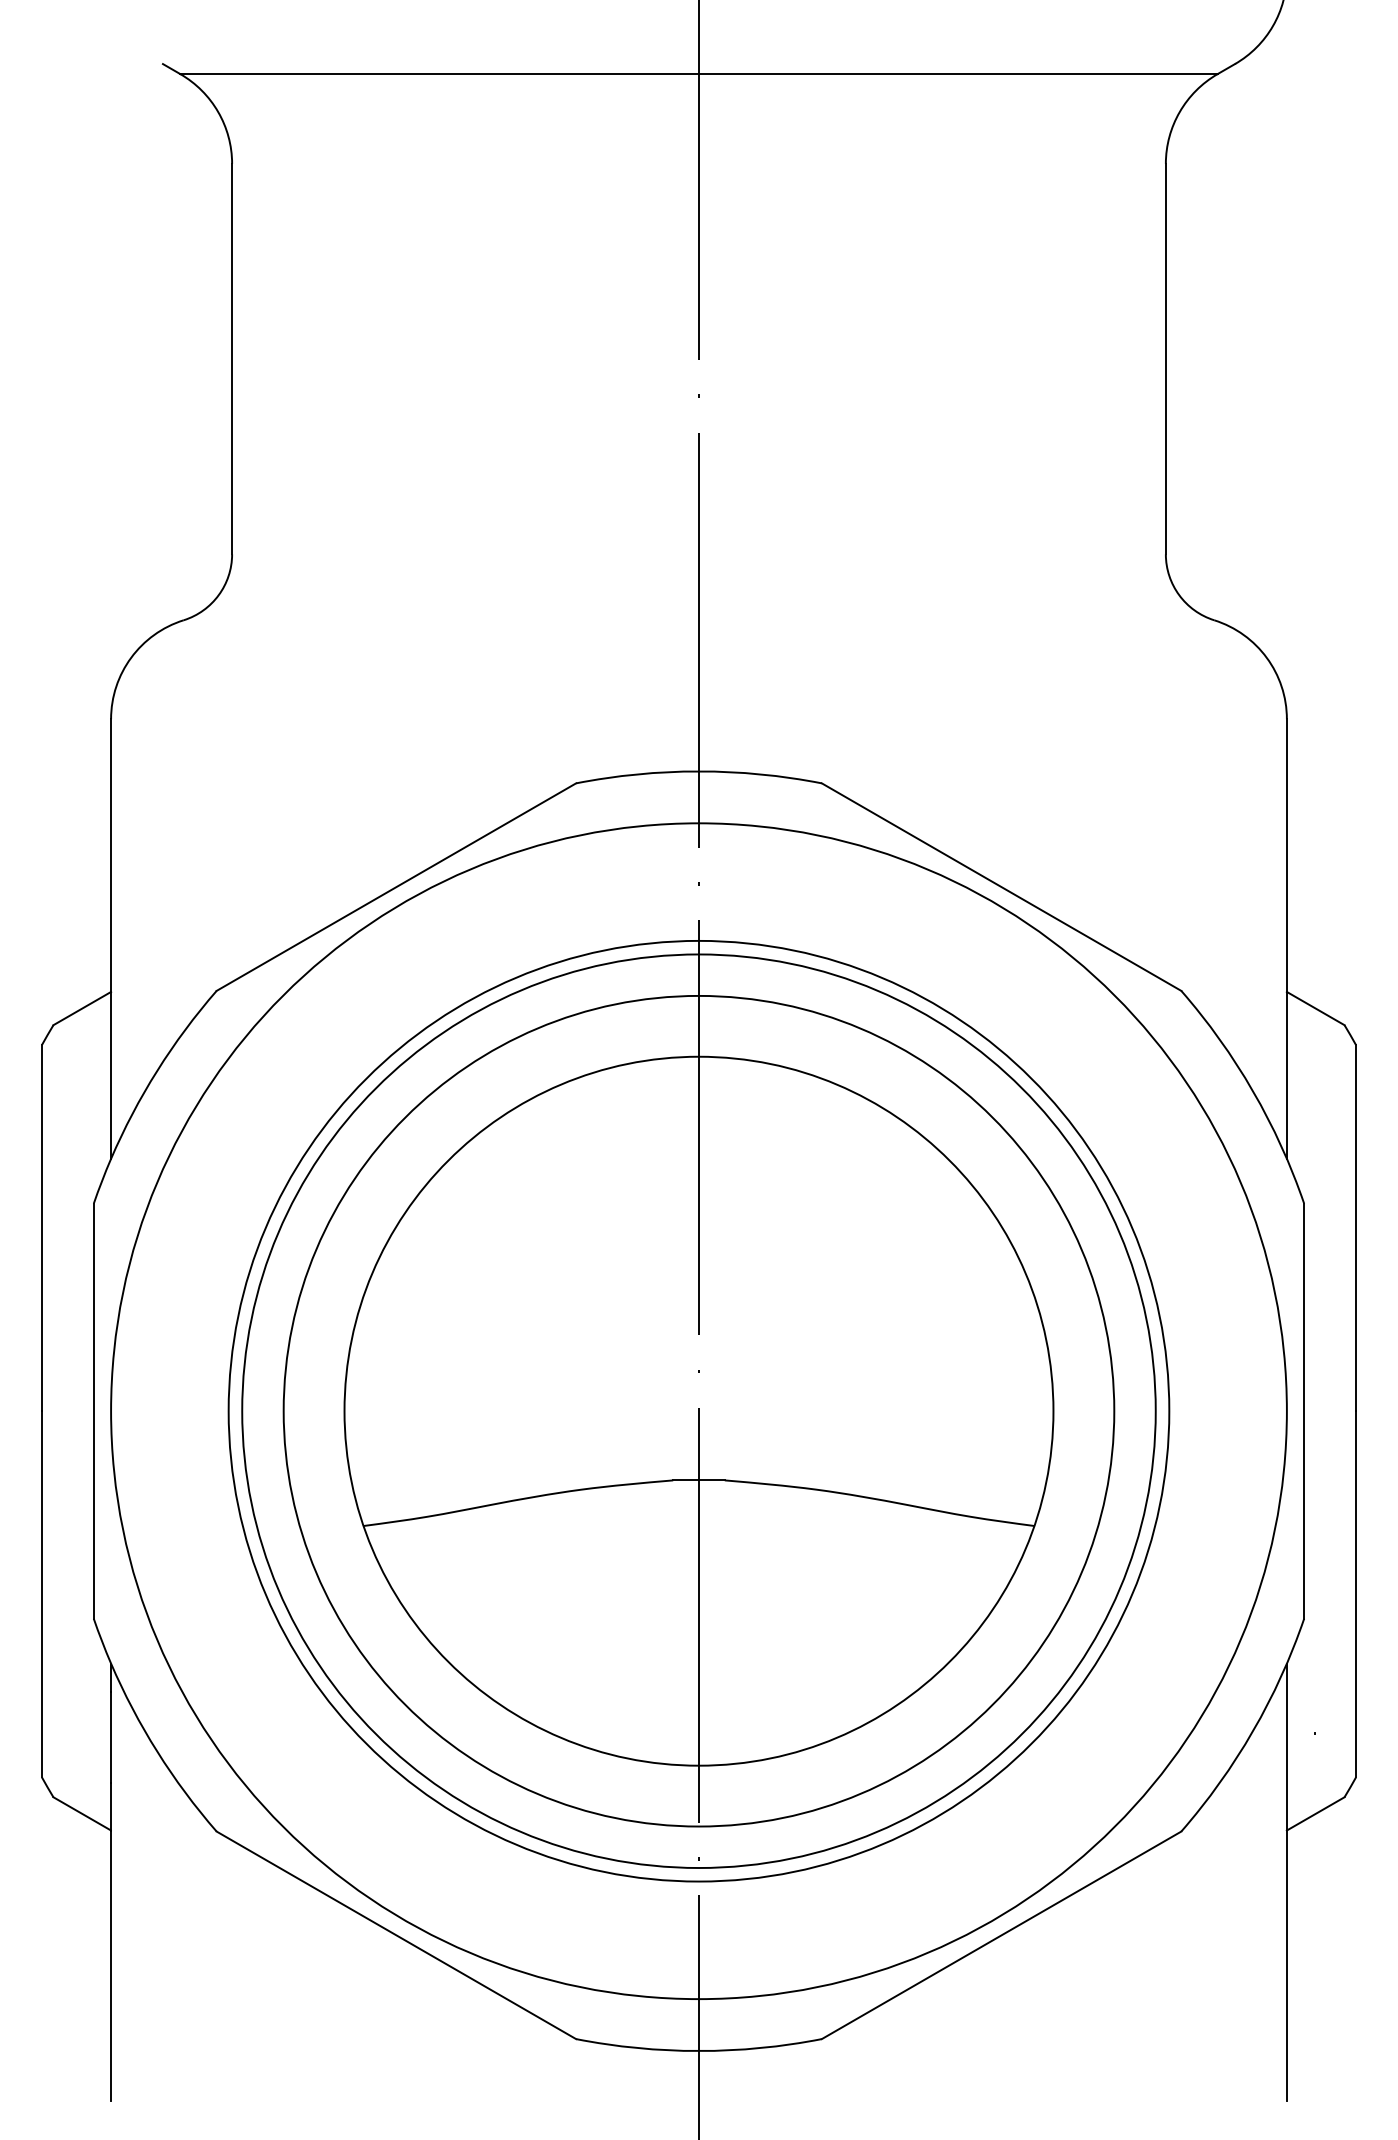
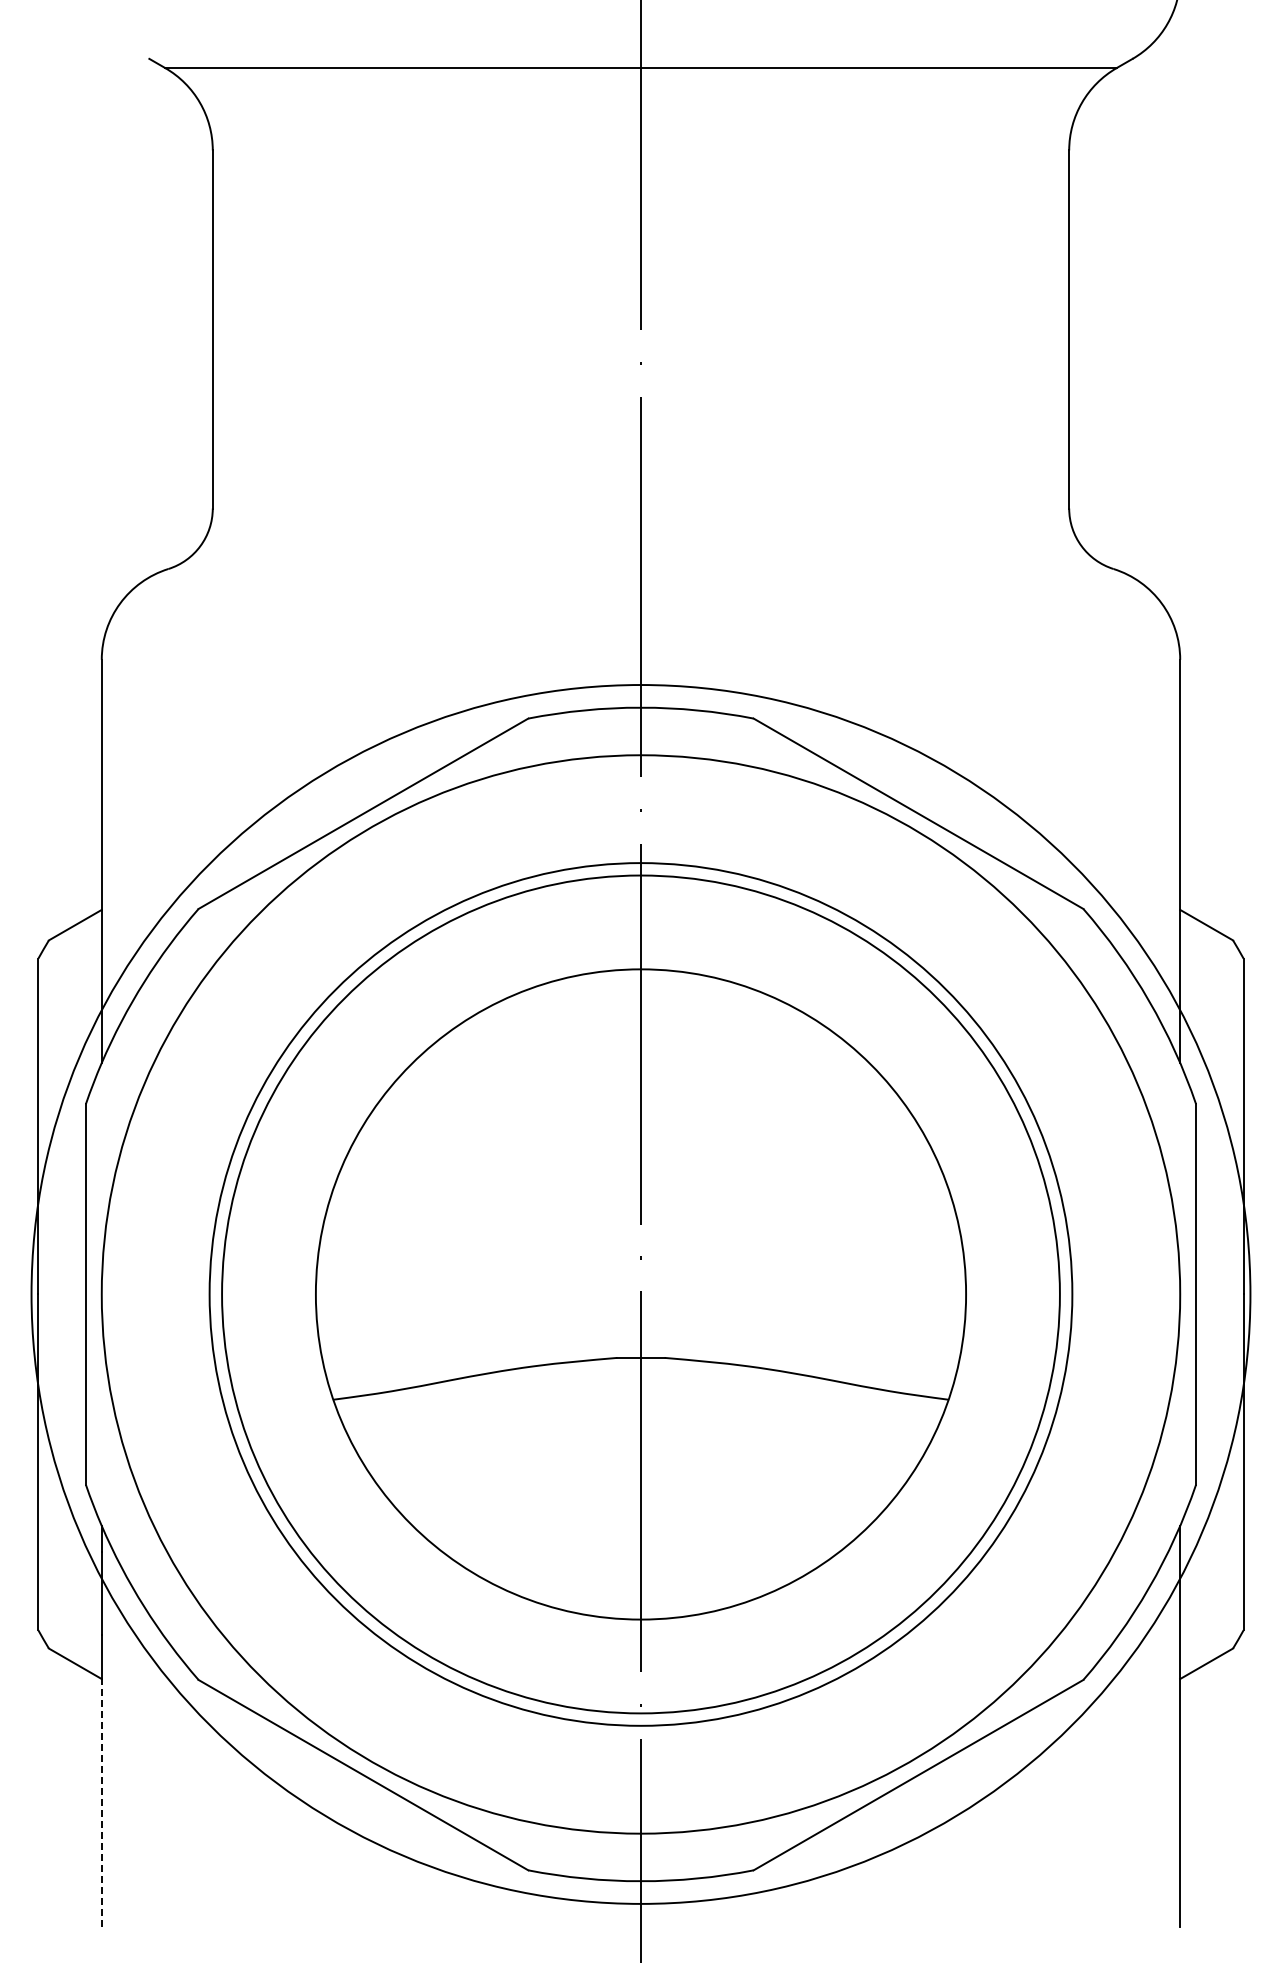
circle: (698, 1411) -> (640, 1294), size x1.6
line: (110, 1965) -> (101, 1802), solid -> dashed

